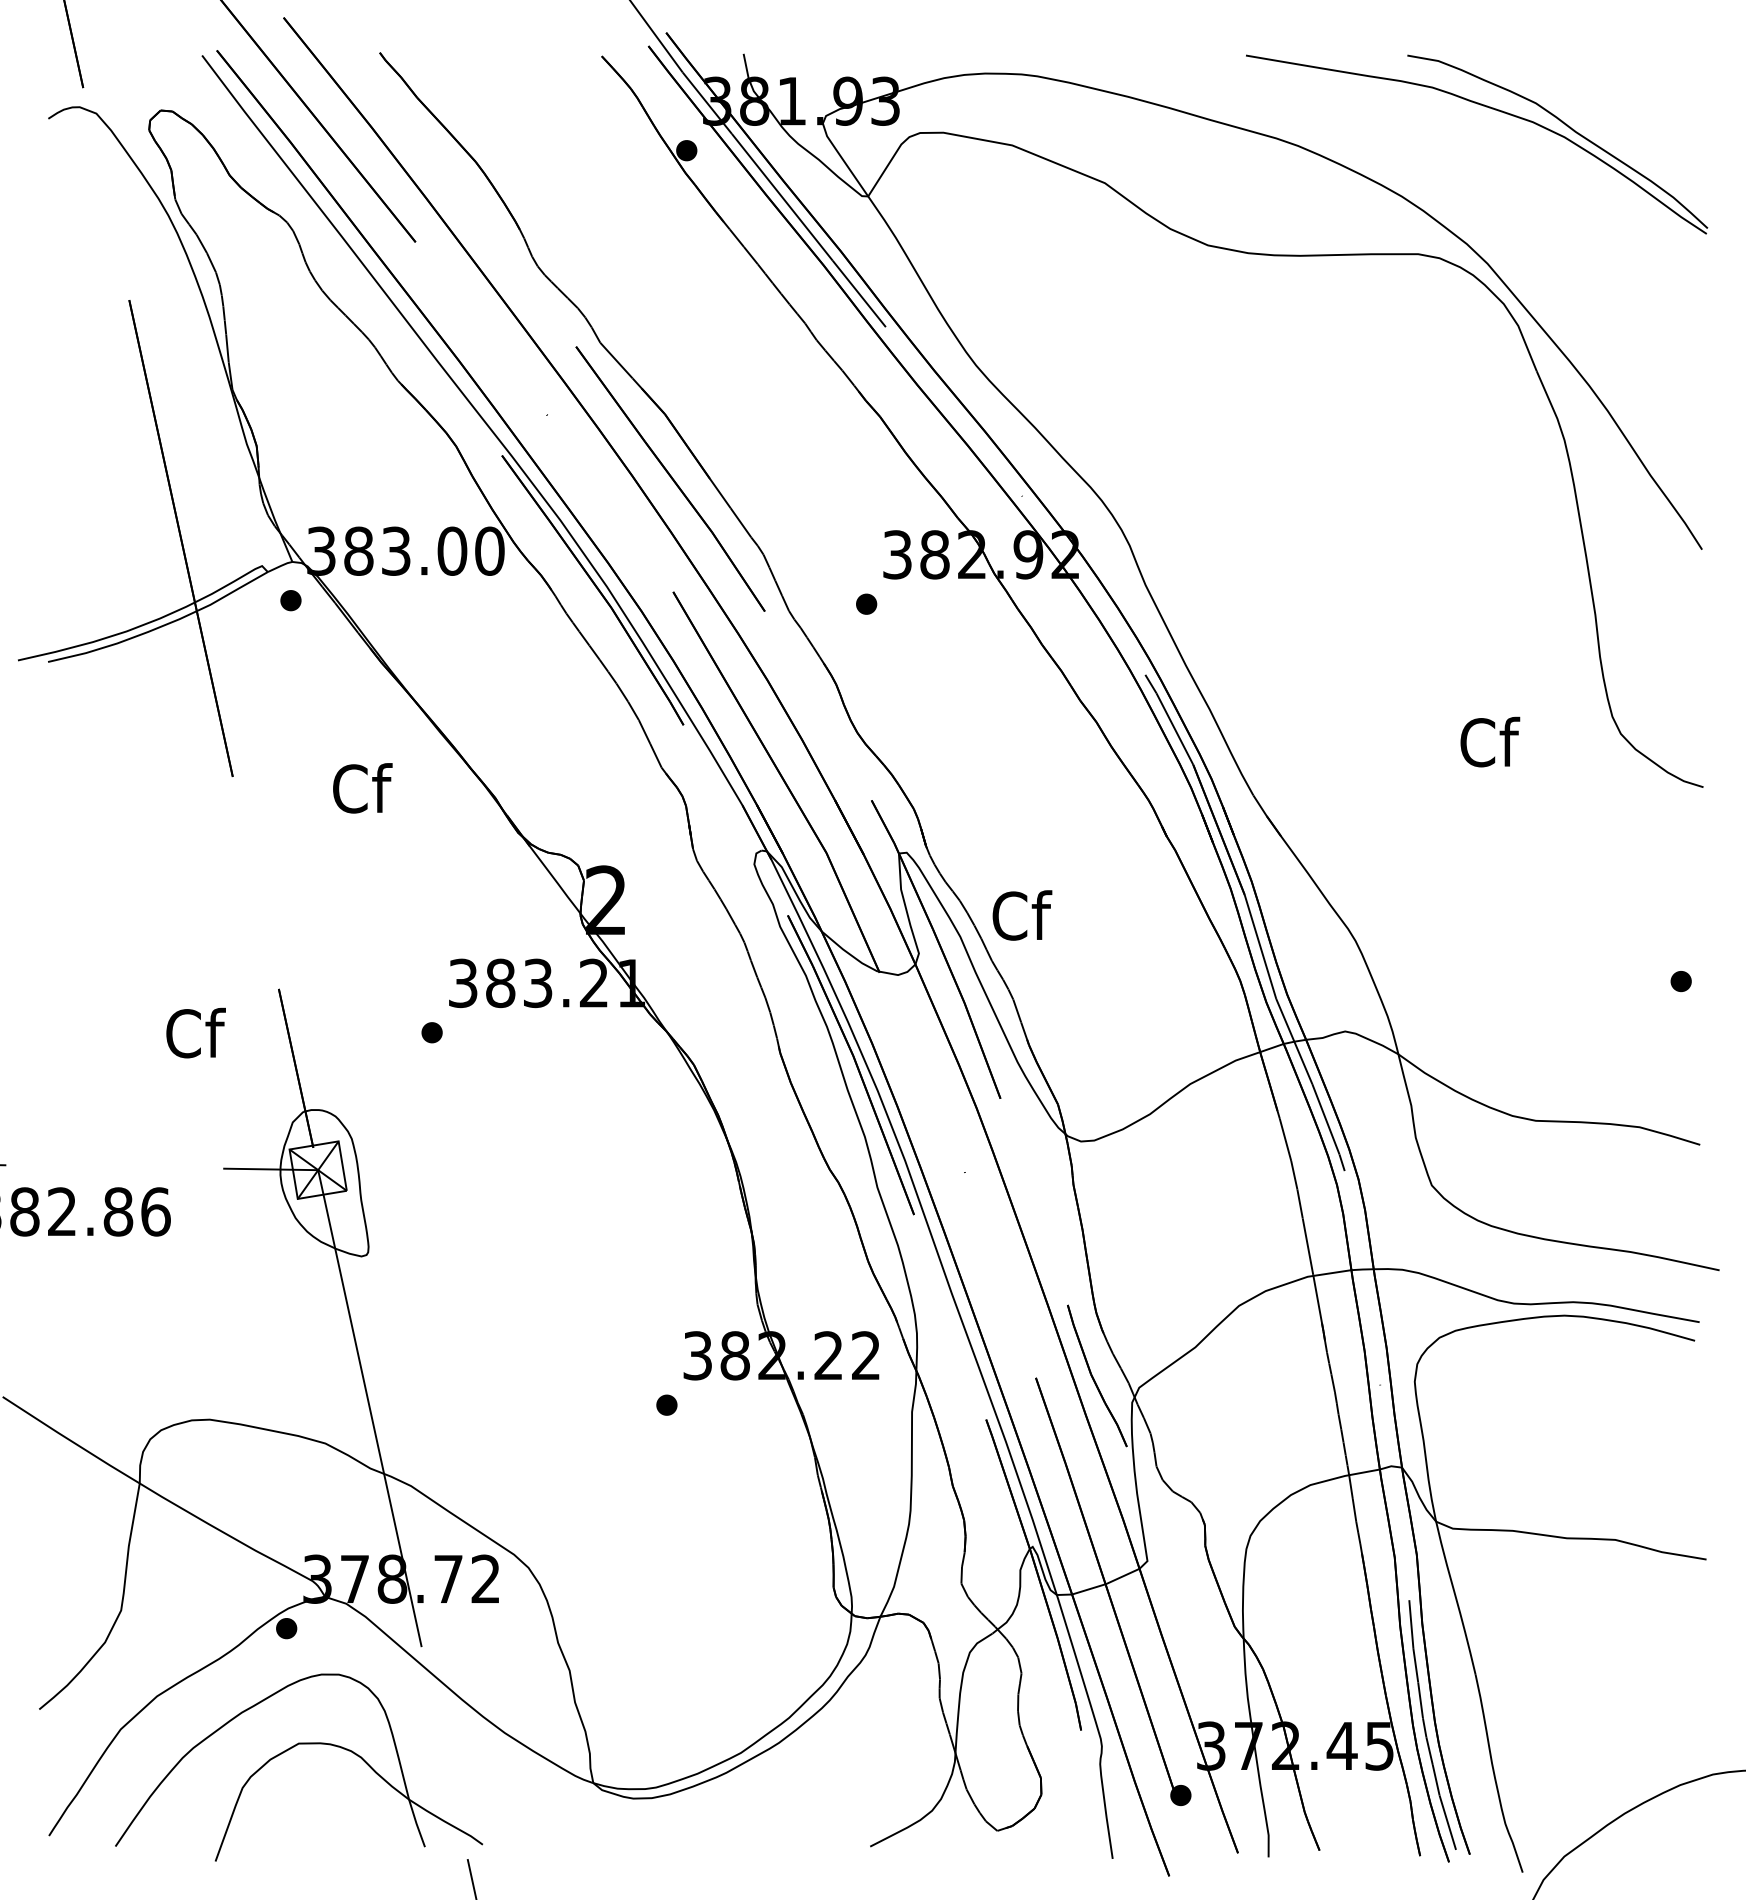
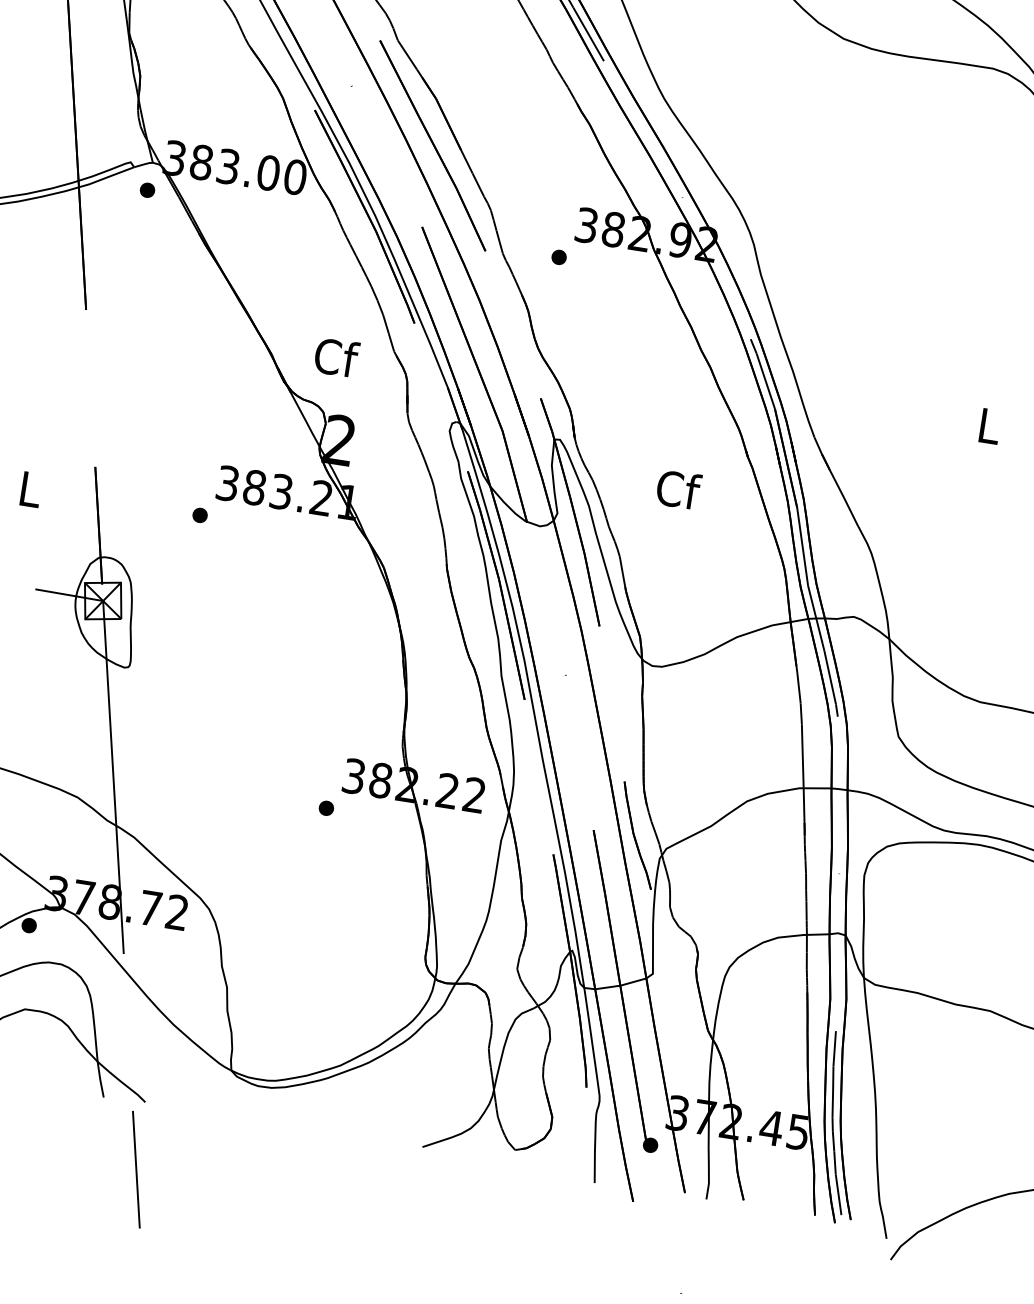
text: (1490, 741) -> (990, 425), Cf -> L
text: (362, 788) -> (336, 357), moved
text: (1022, 915) -> (678, 489), moved
text: (195, 1032) -> (30, 488), Cf -> L

